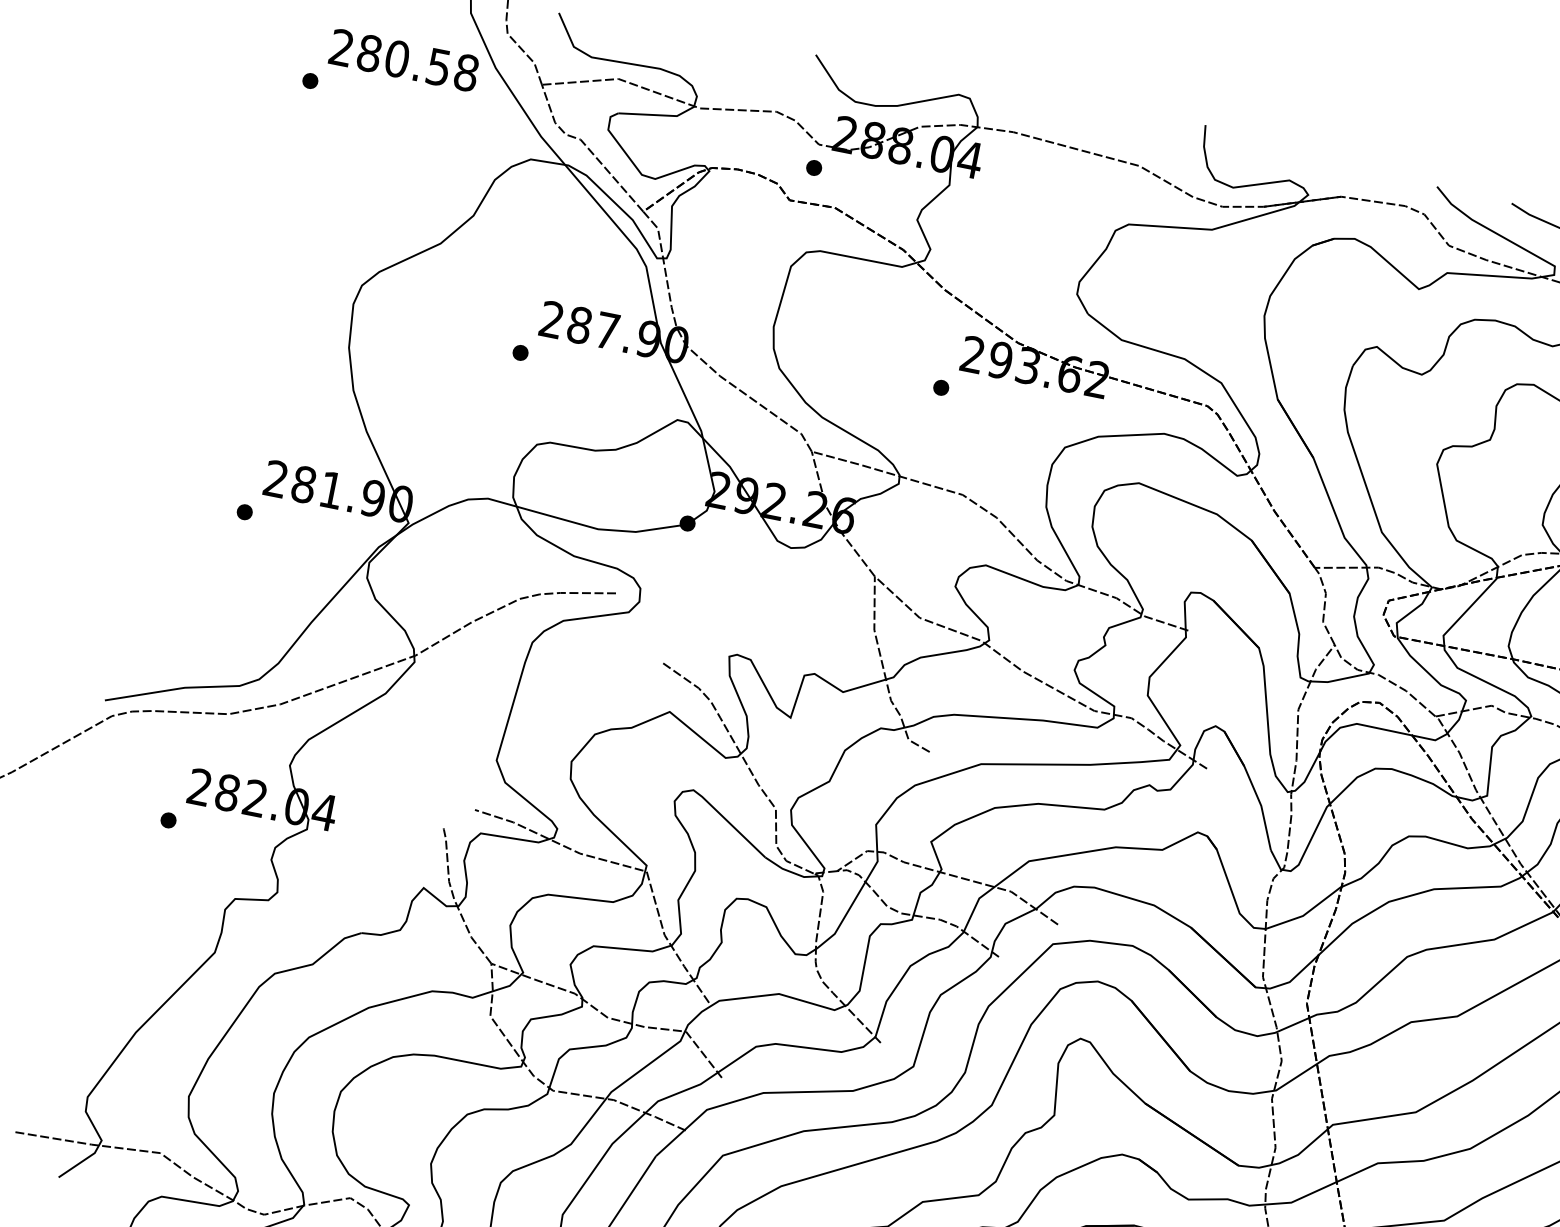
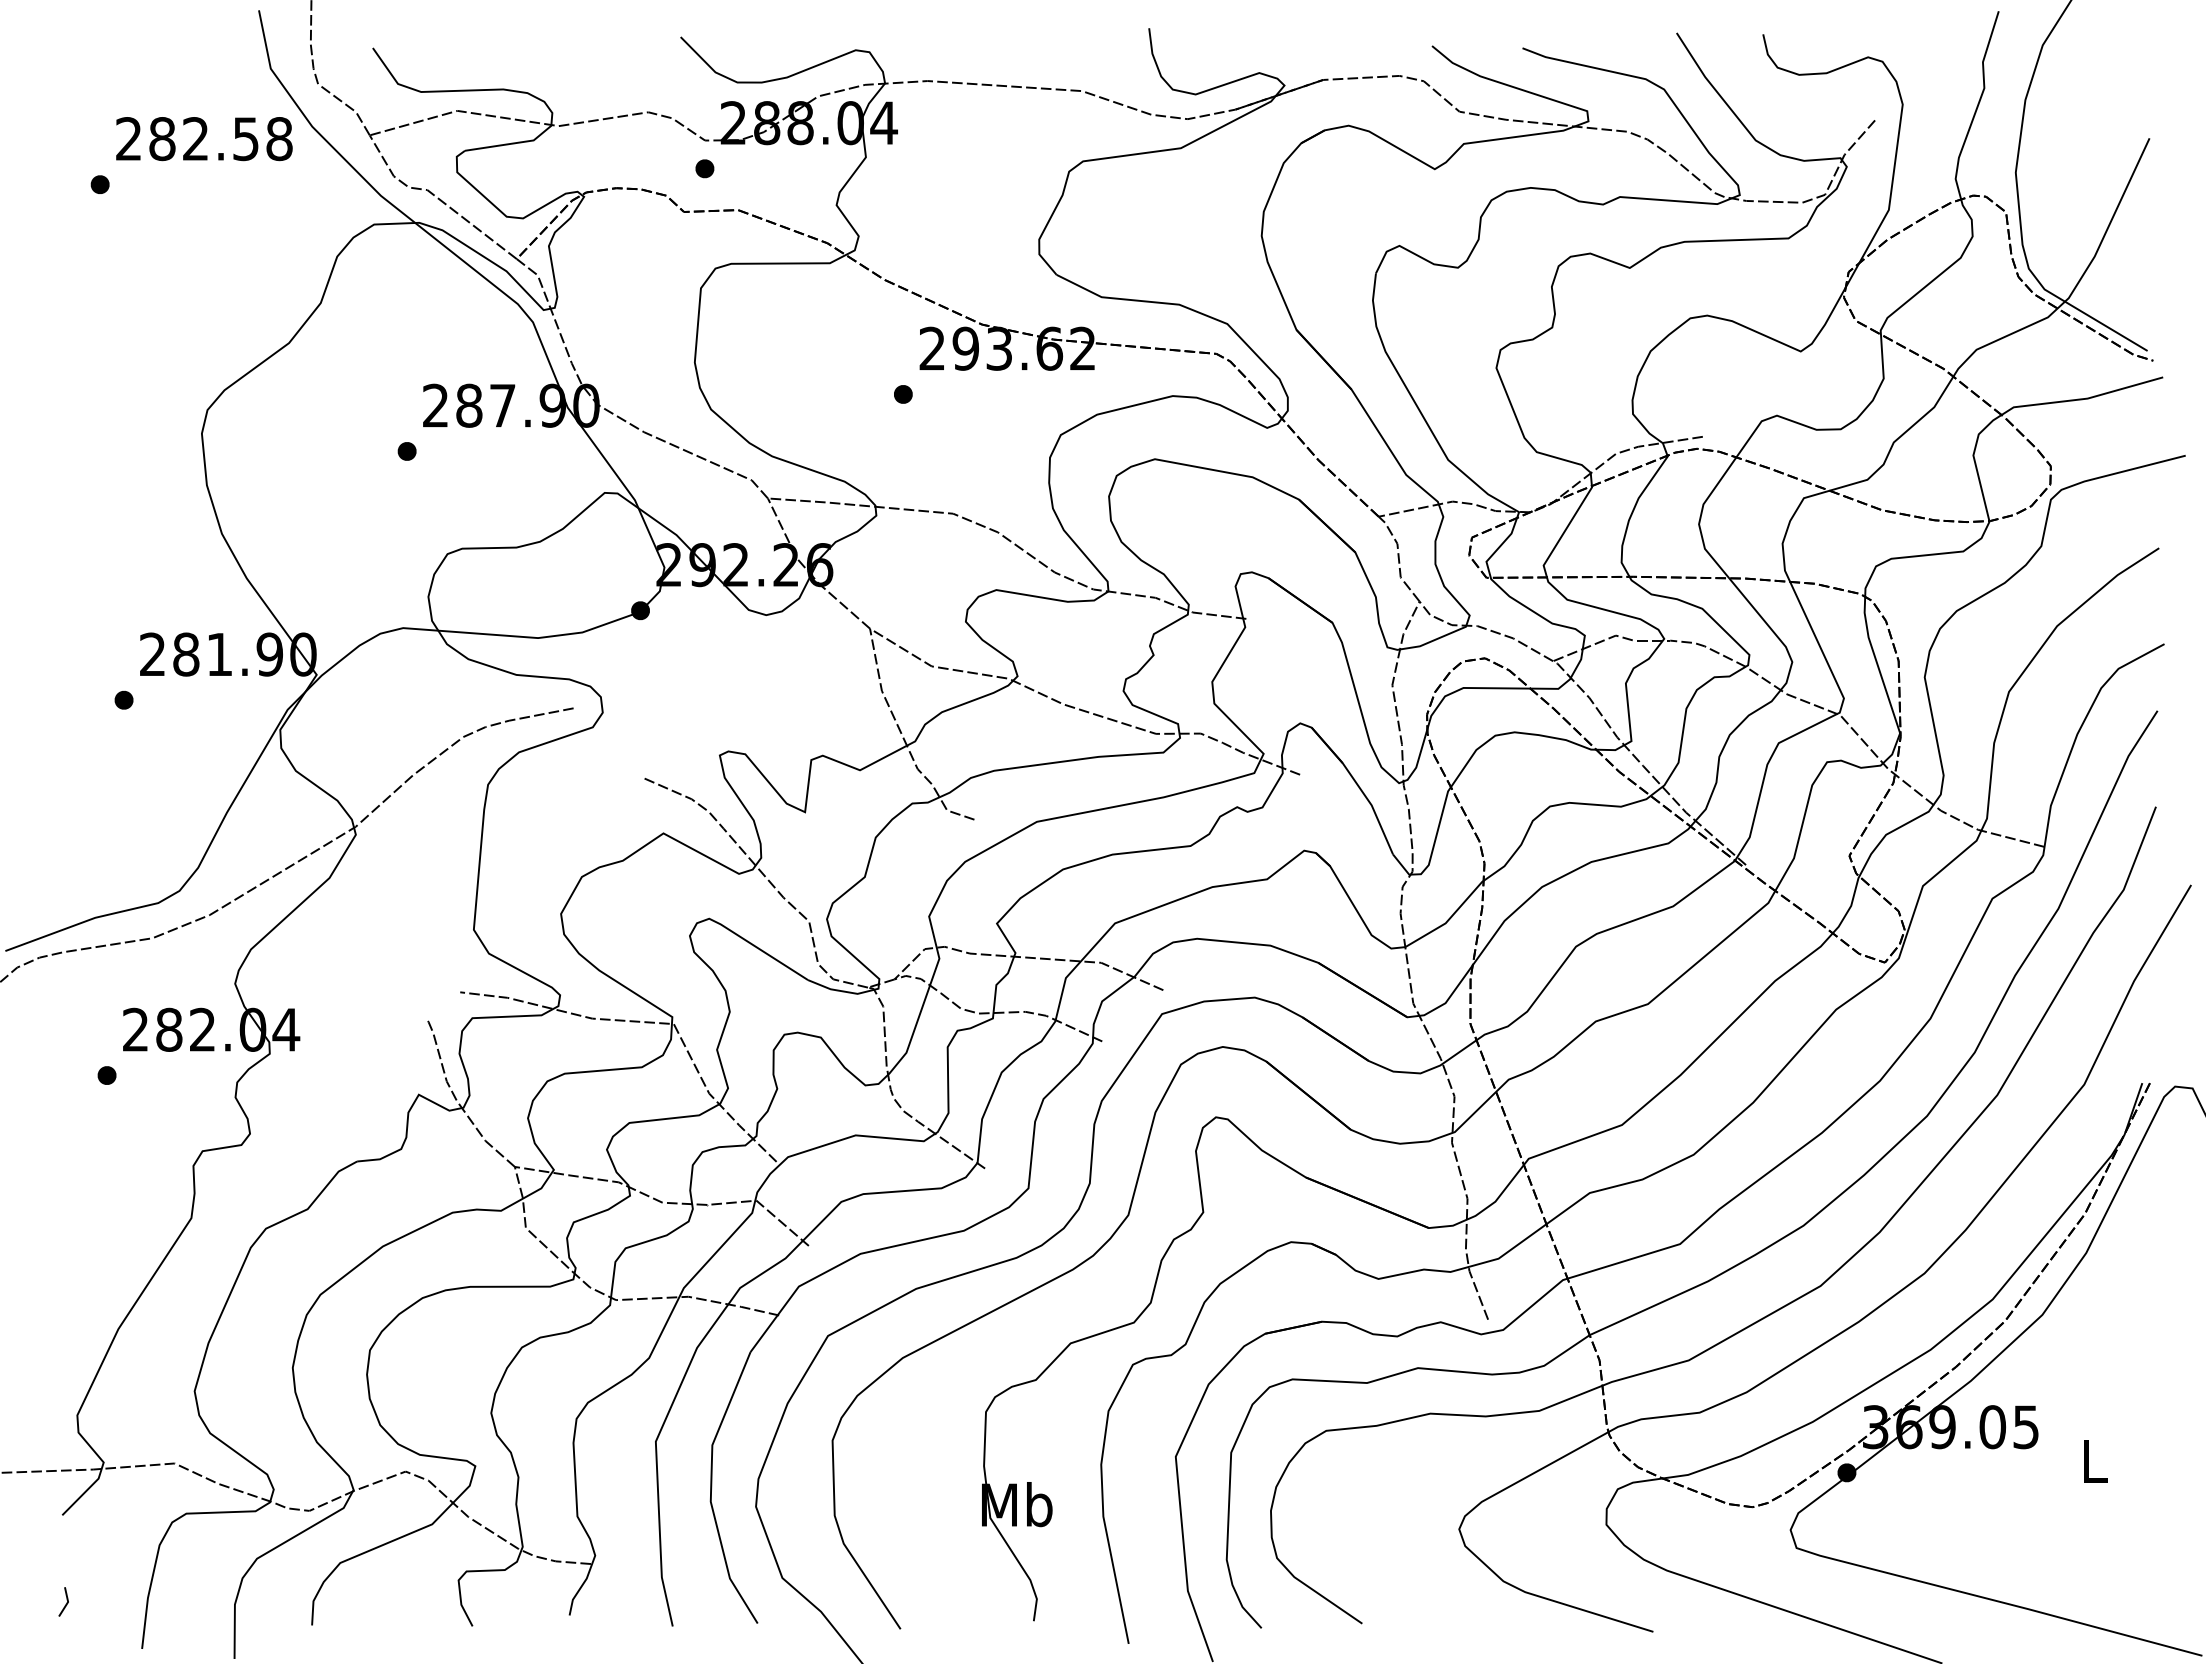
text: (396, 59) -> (195, 139), 280.58 -> 282.58

